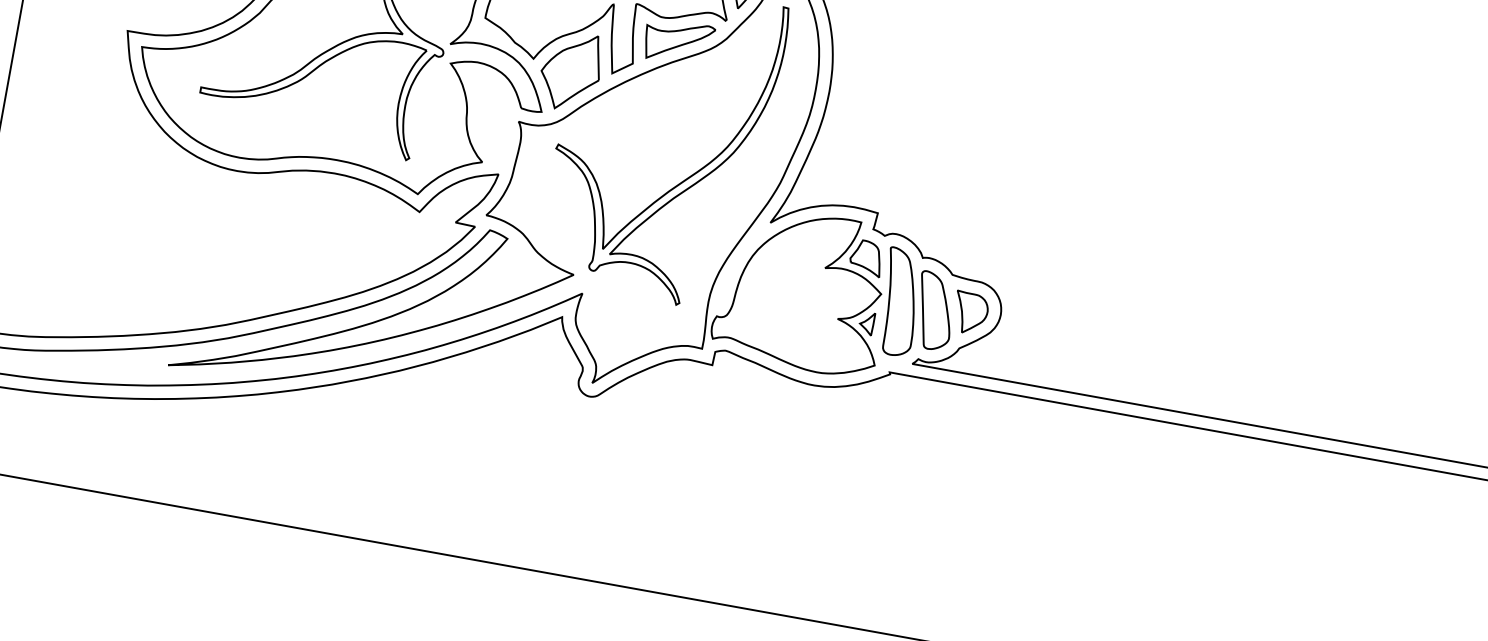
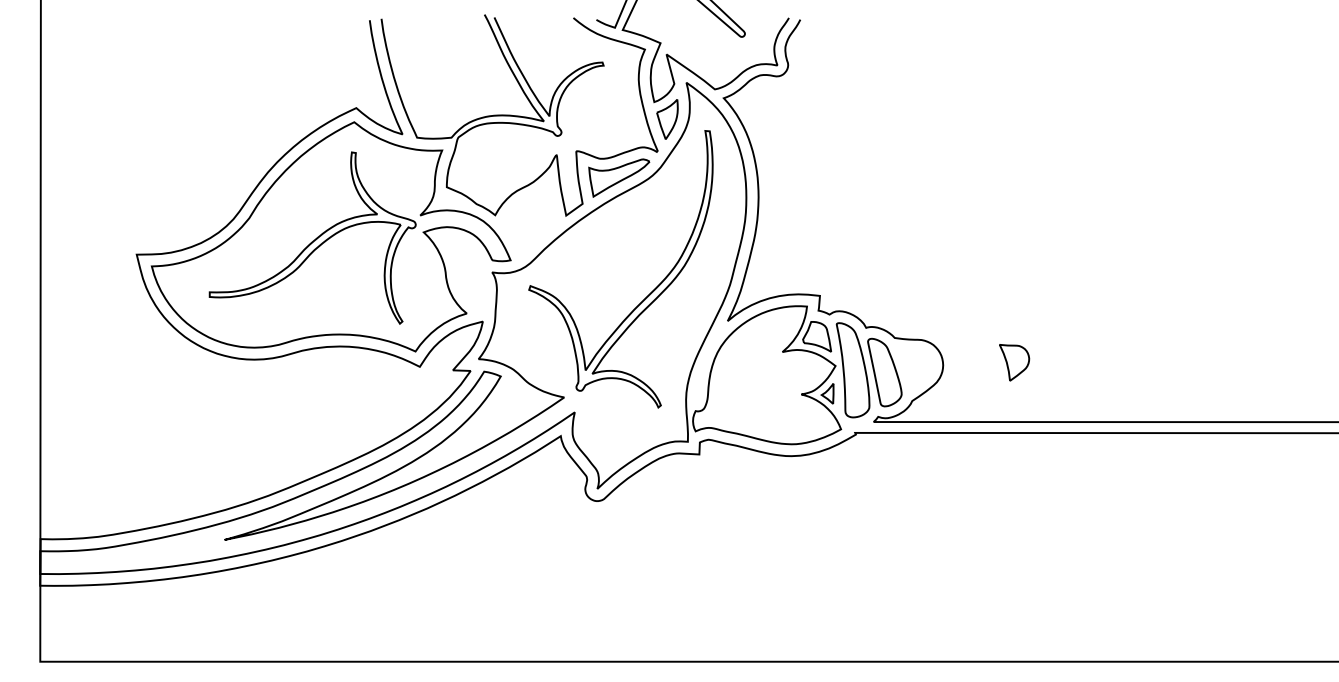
part: (570, 71) -> (529, 220), removed
part: (970, 313) -> (1014, 362), moved

